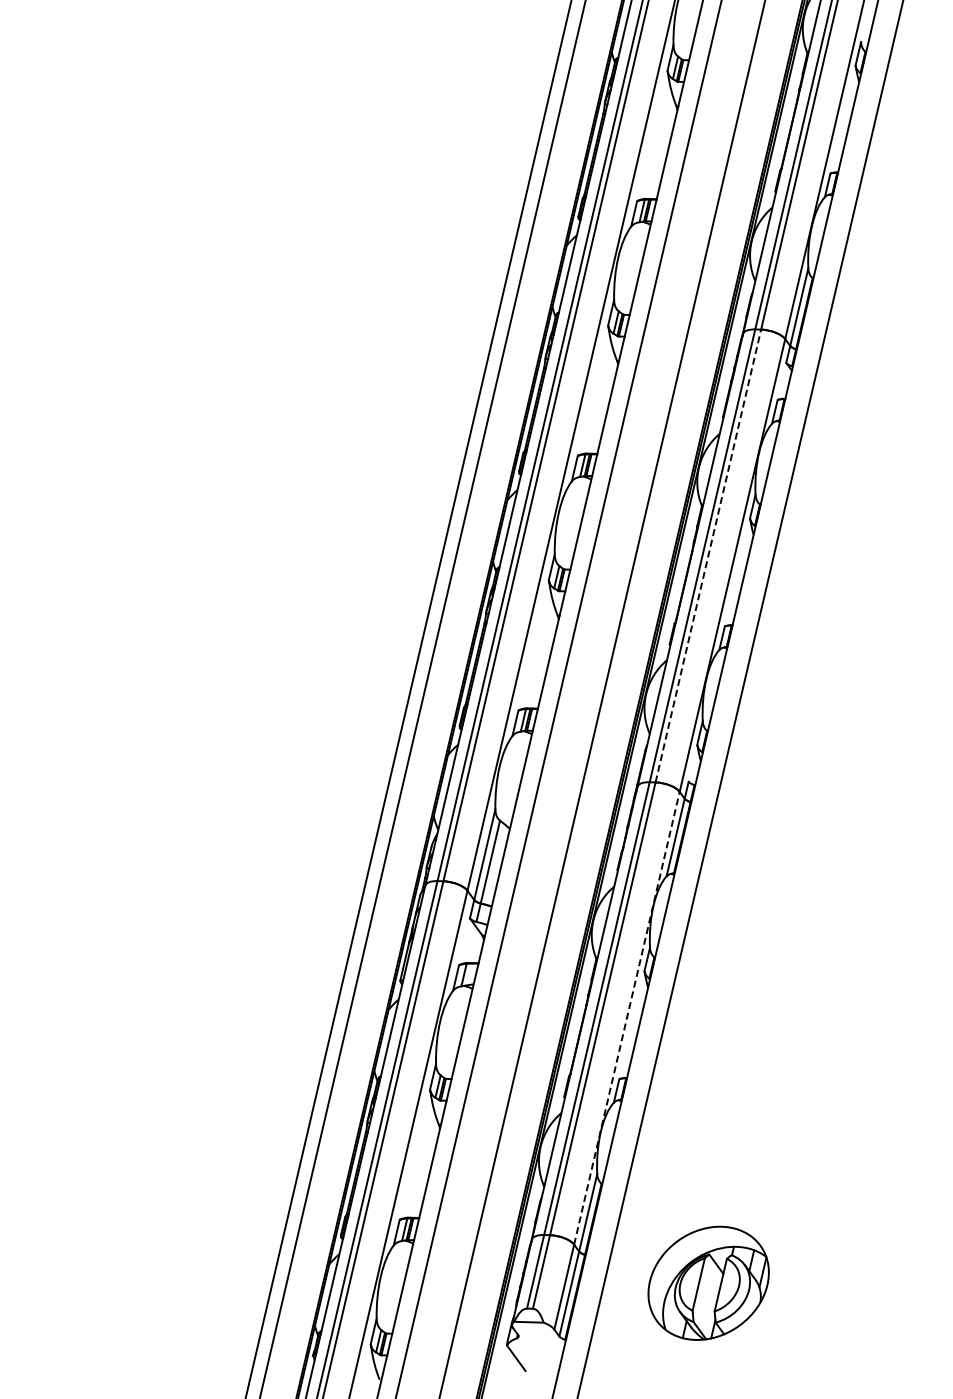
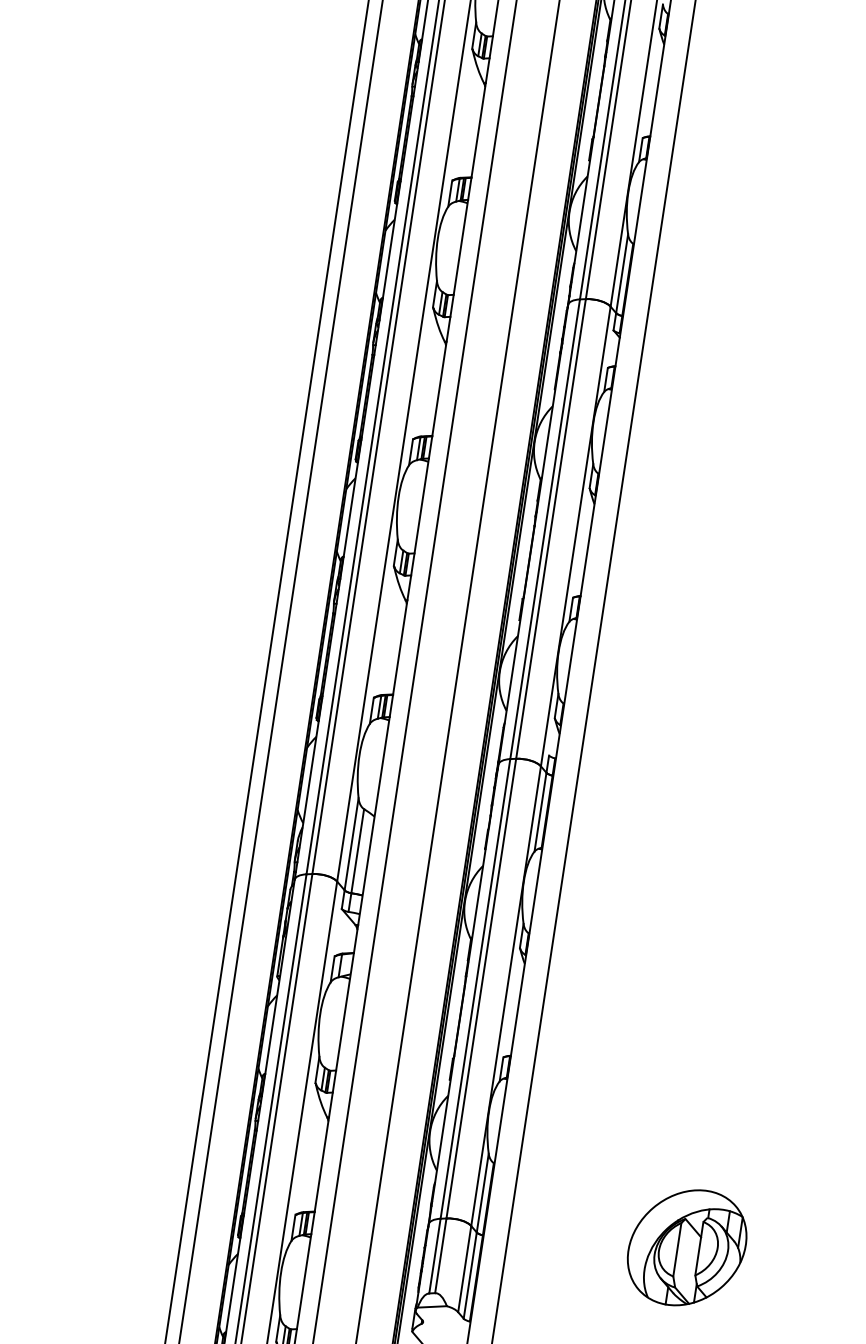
line: (708, 555) -> (551, 528), dashed -> solid
line: (627, 1017) -> (506, 995), dashed -> solid
part: (708, 1282) -> (686, 1247), moved

